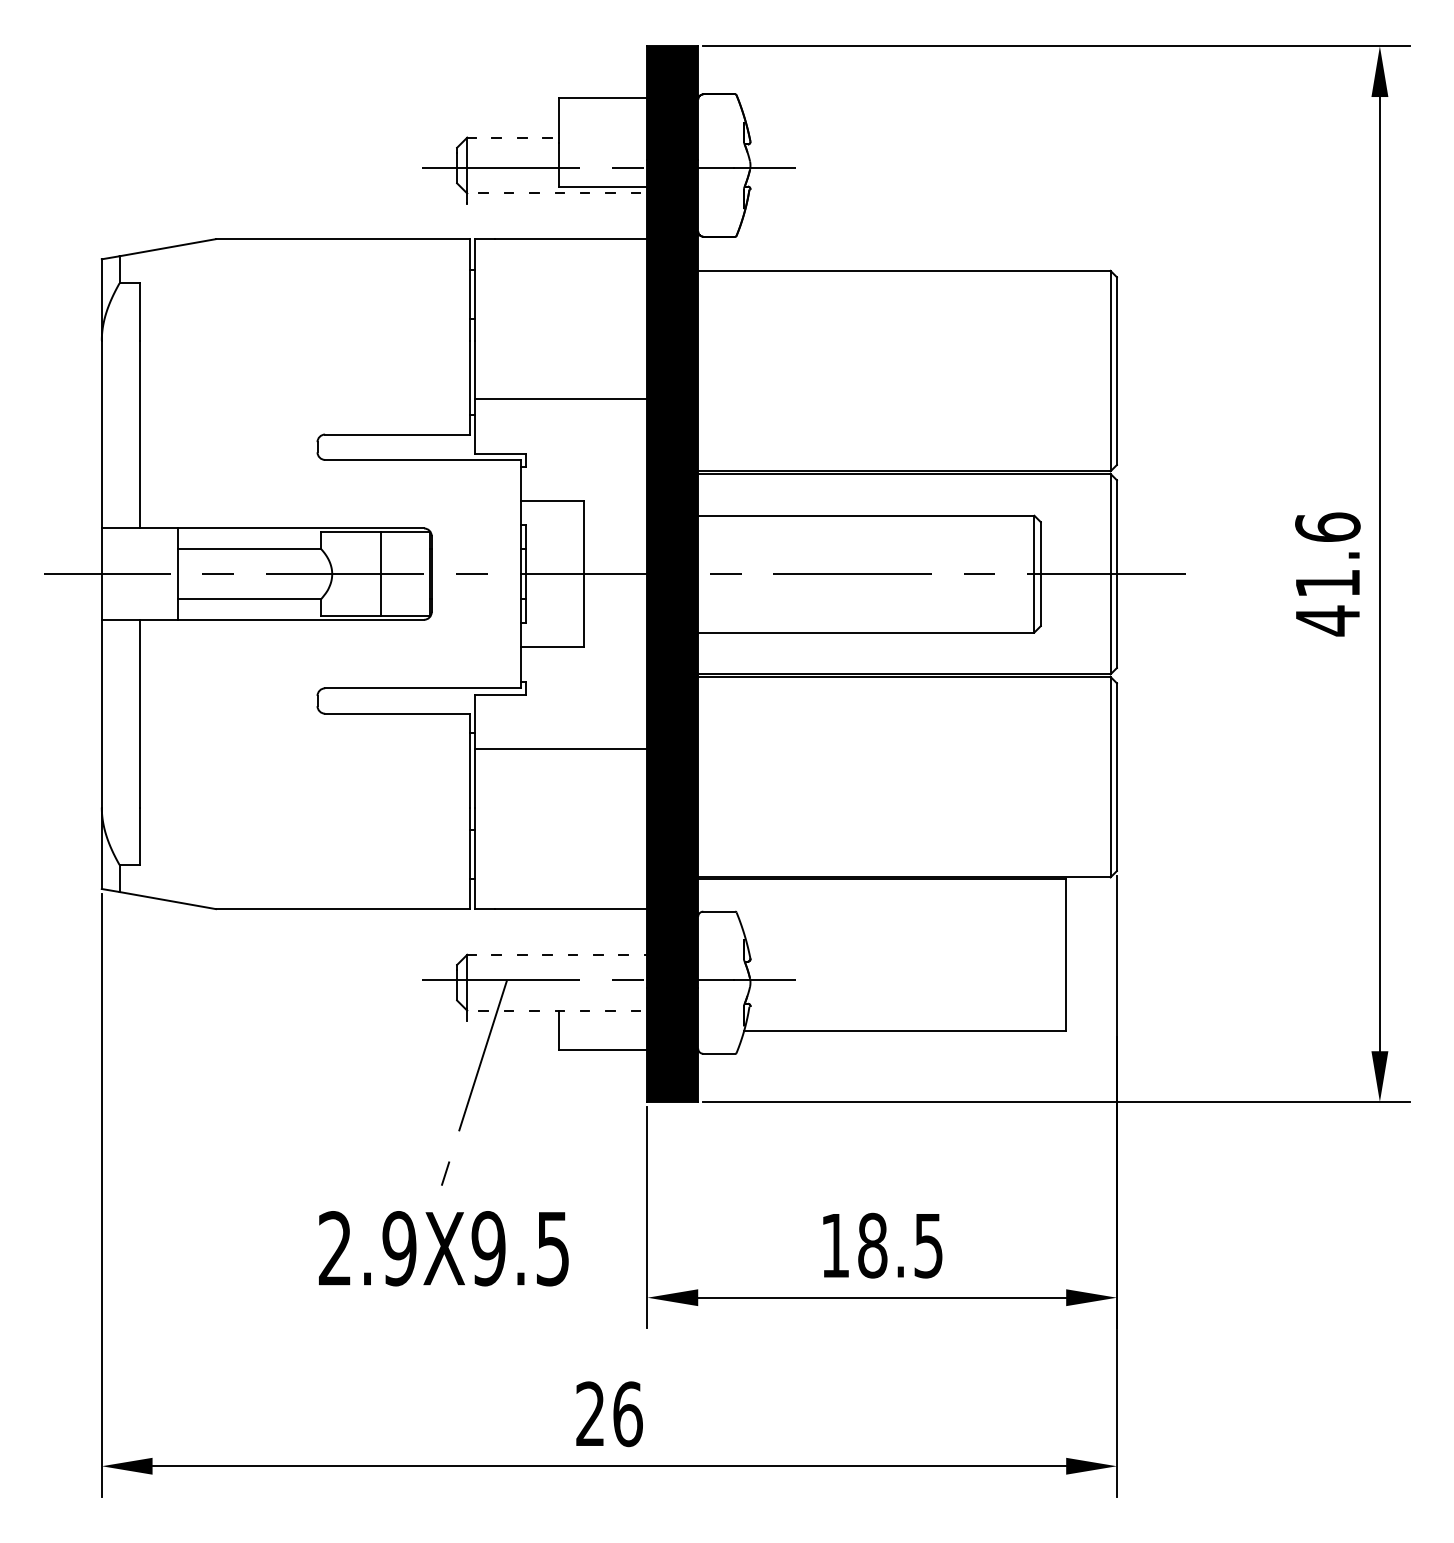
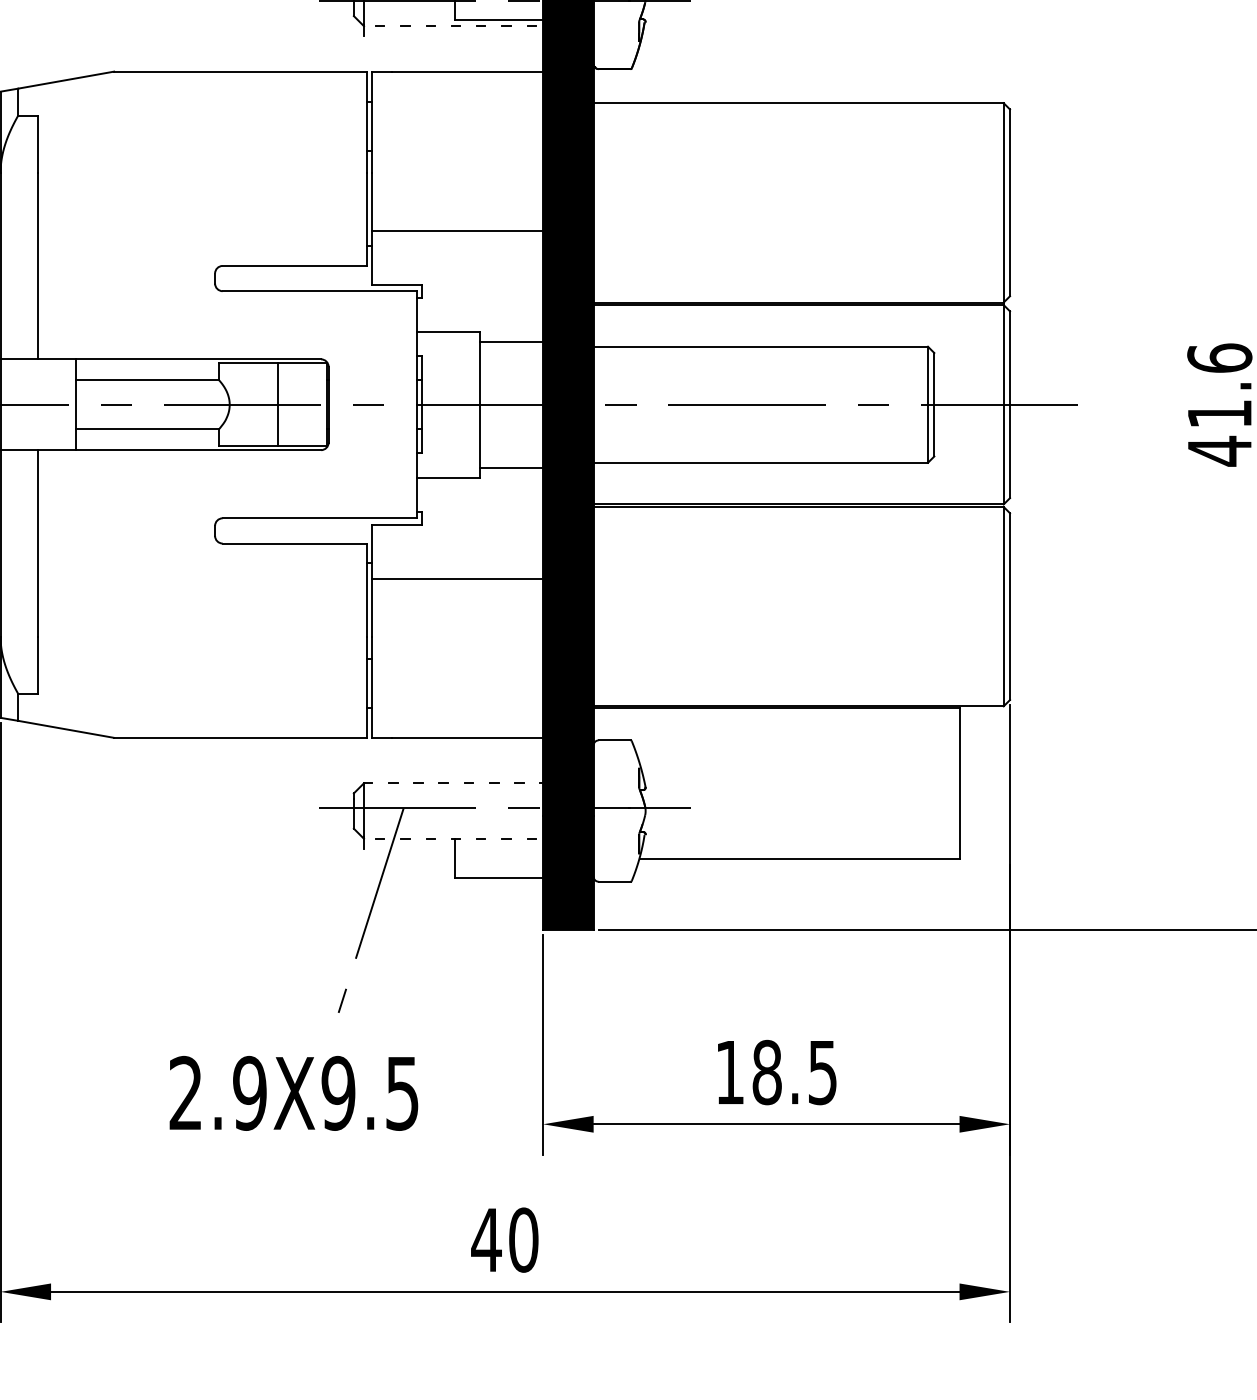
line: (615, 510) -> (511, 341), added
line: (615, 637) -> (511, 467), added
text: (443, 1248) -> (293, 1093), moved
text: (608, 1413) -> (504, 1239), 26 -> 40

